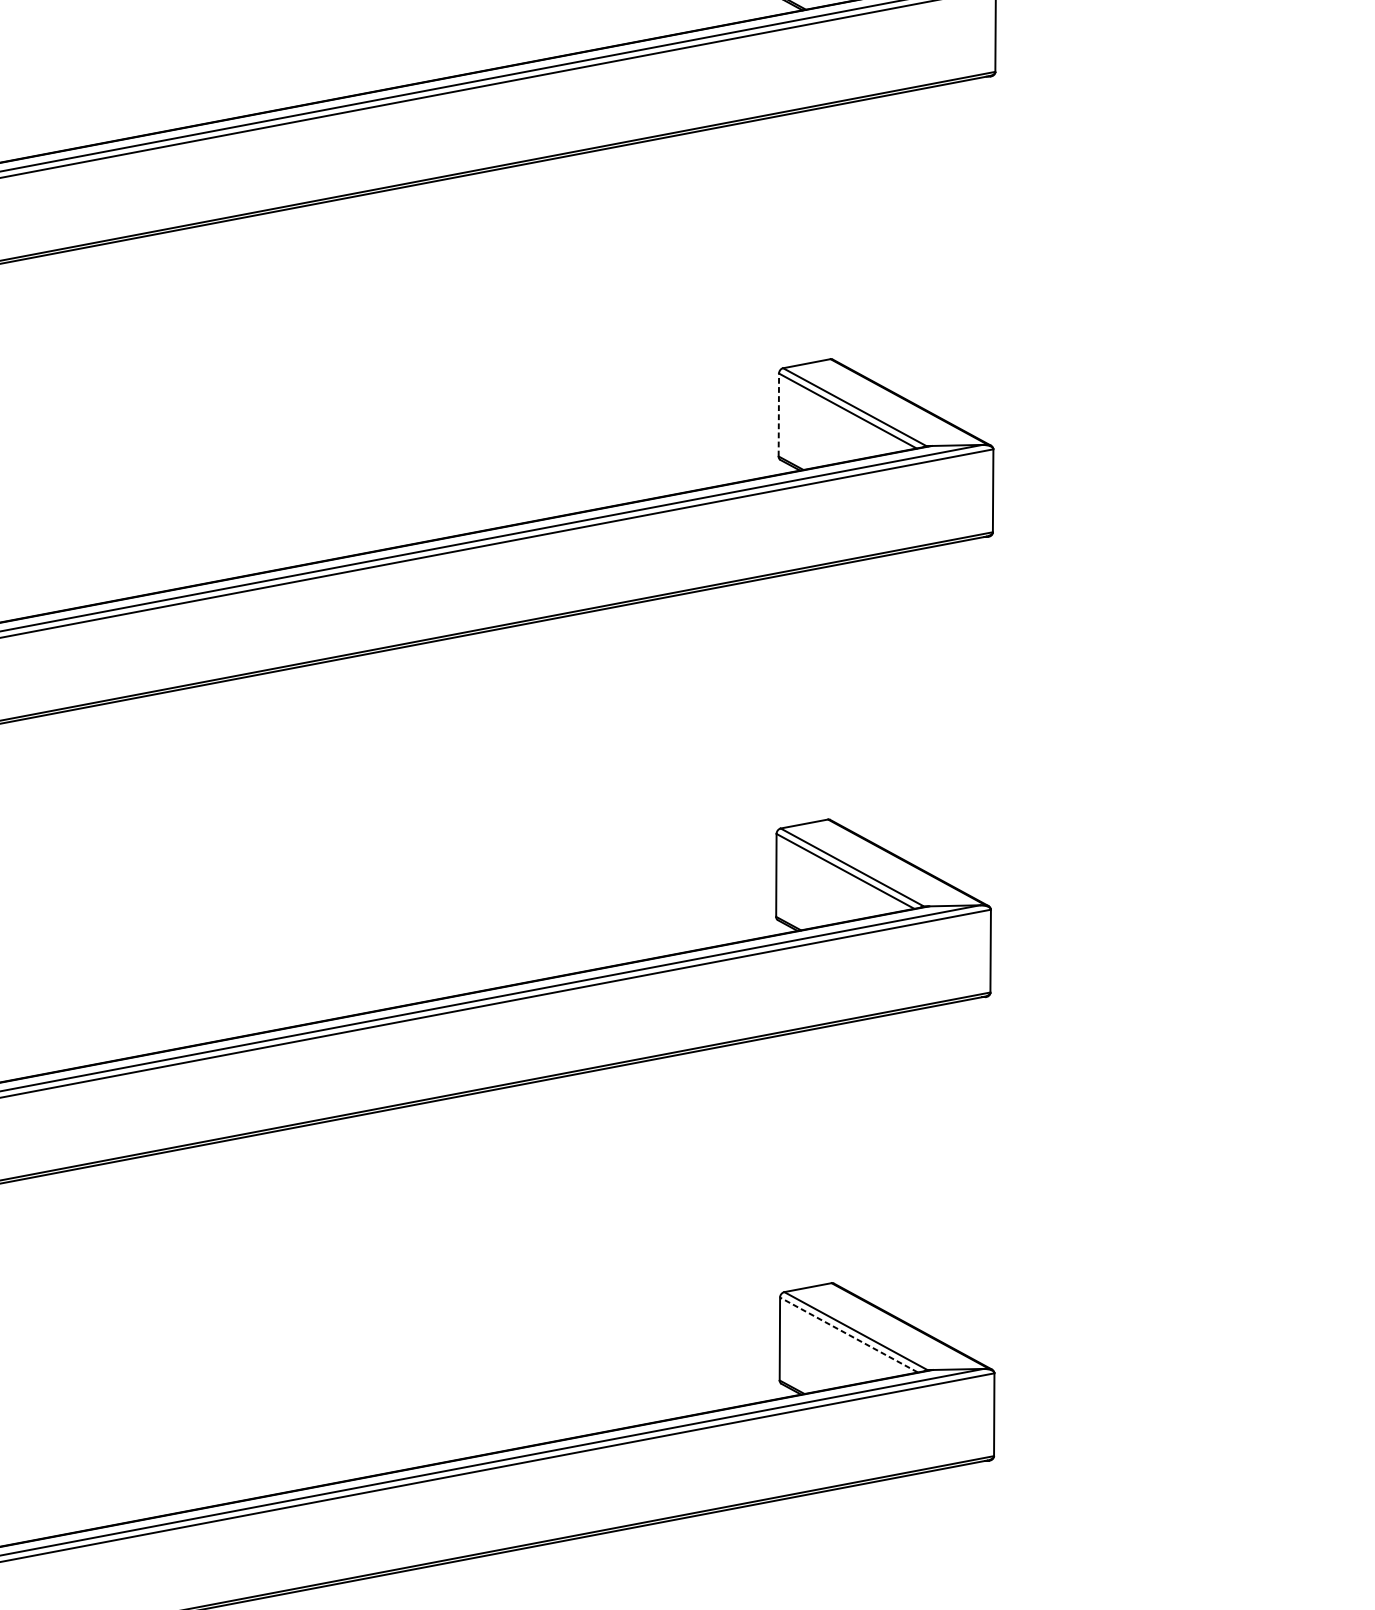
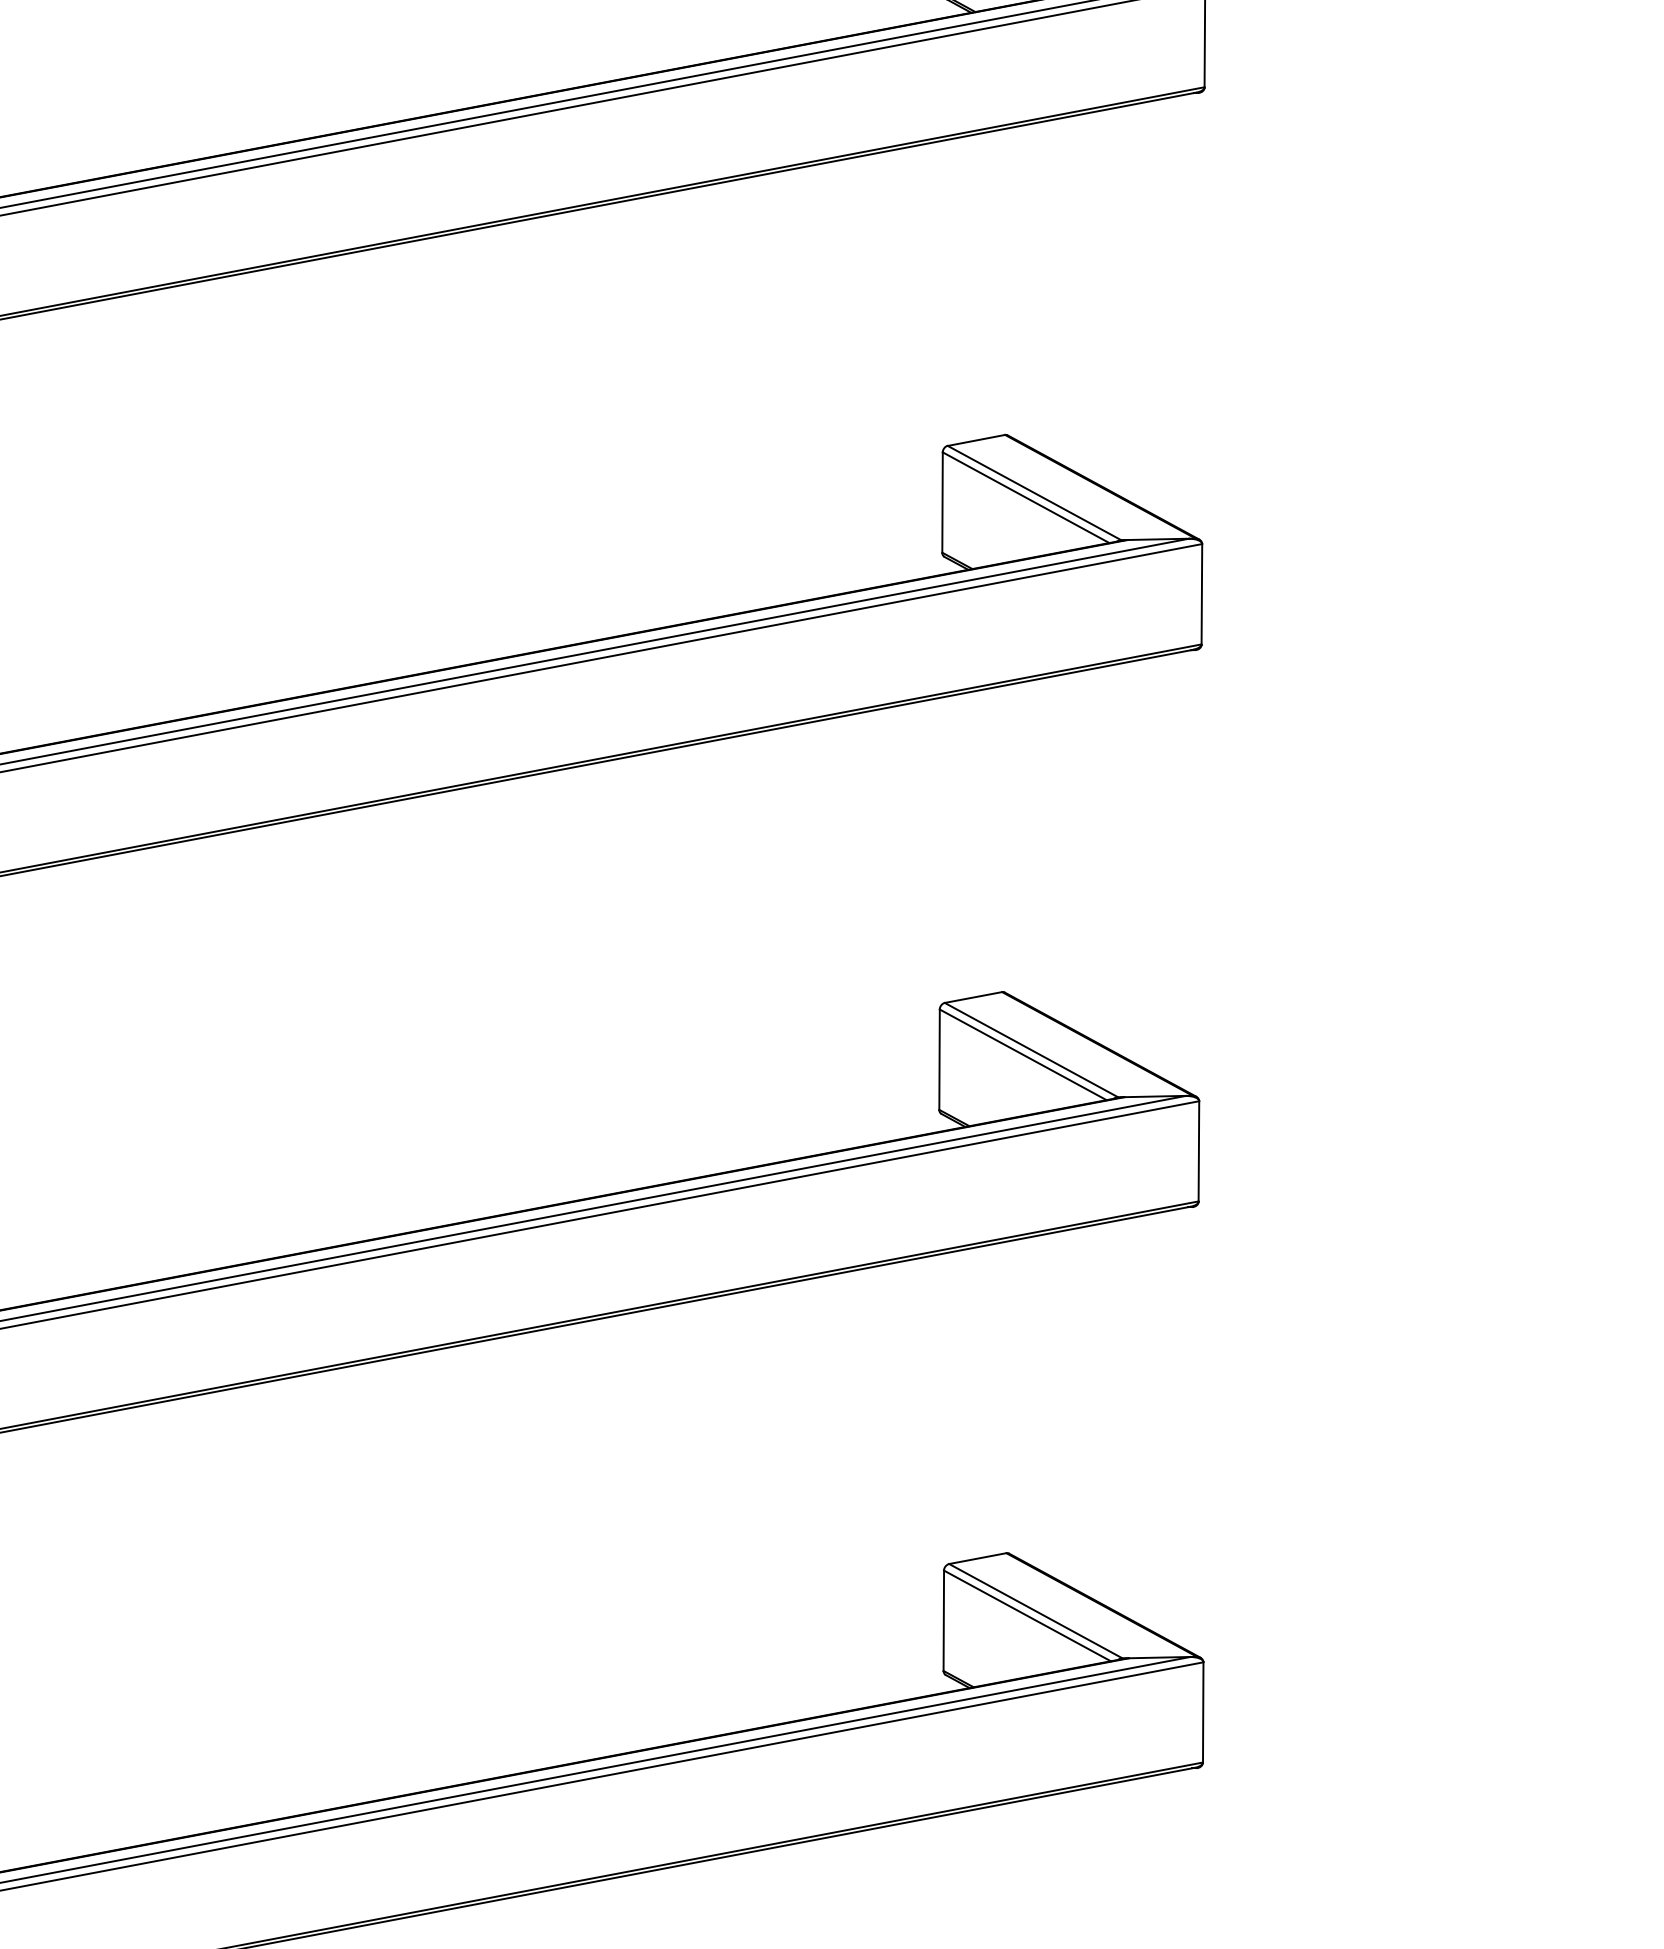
line: (778, 414) -> (942, 502), dashed -> solid
line: (849, 1334) -> (1027, 1615), dashed -> solid

